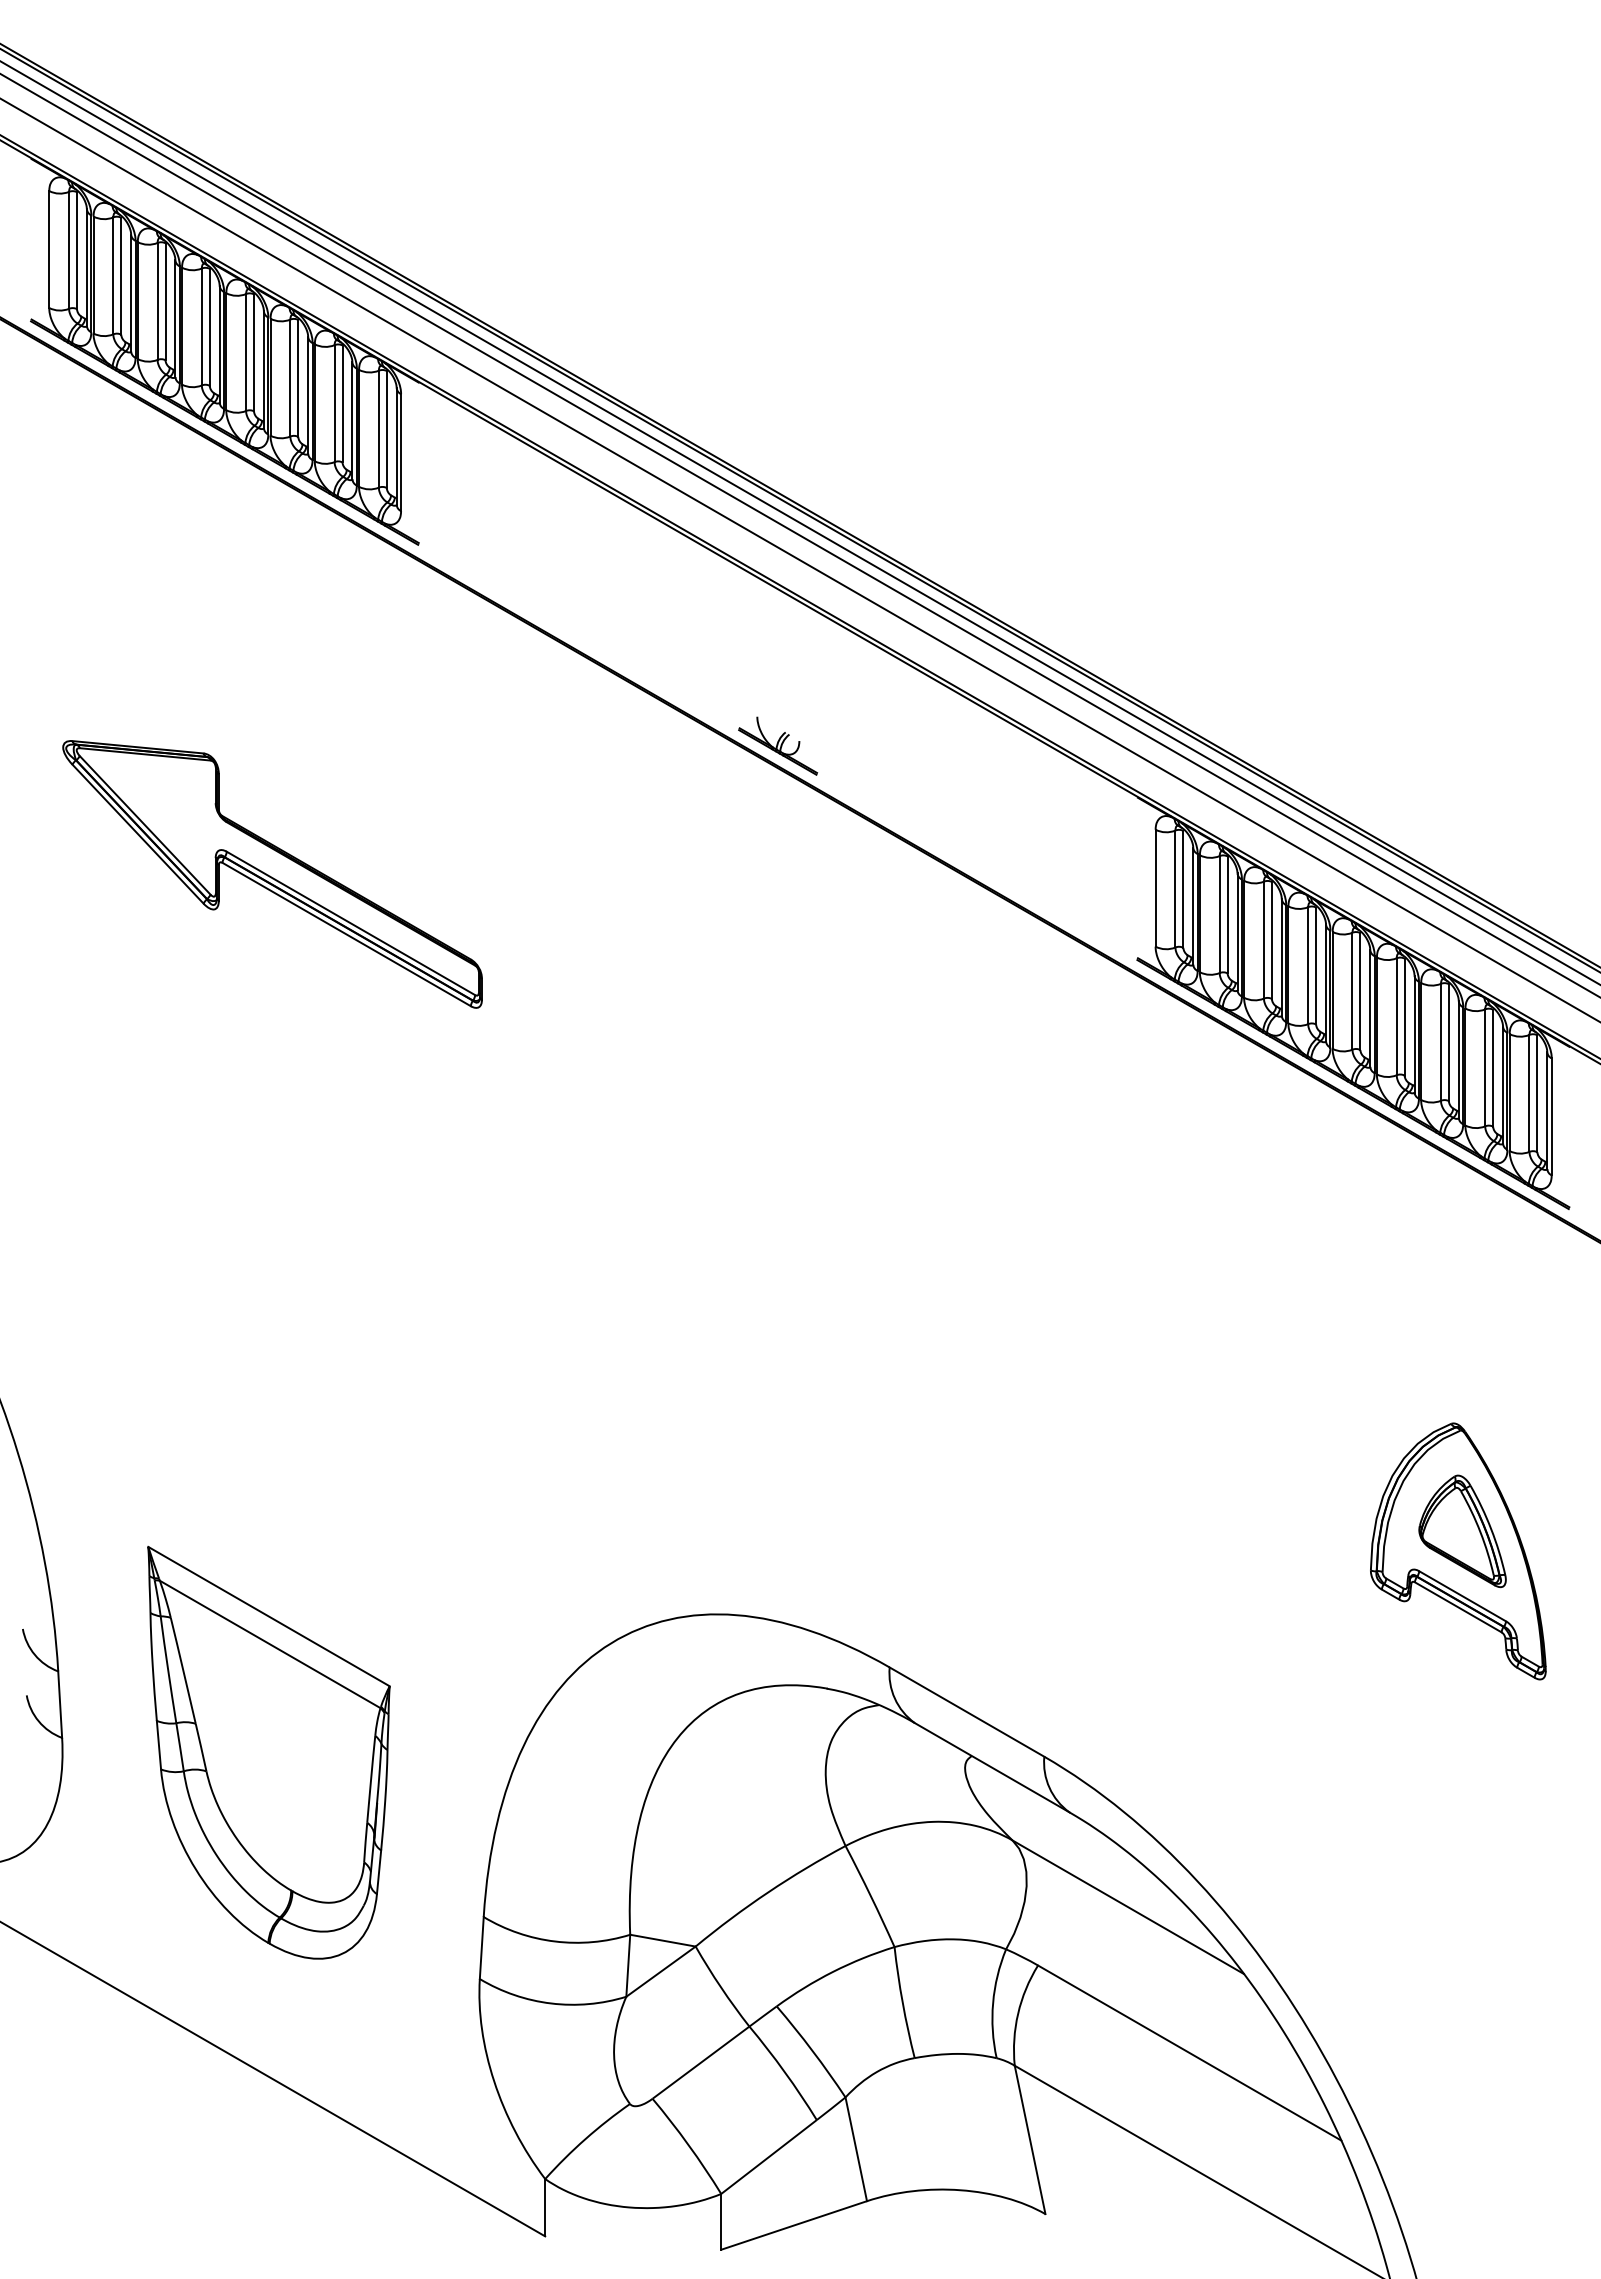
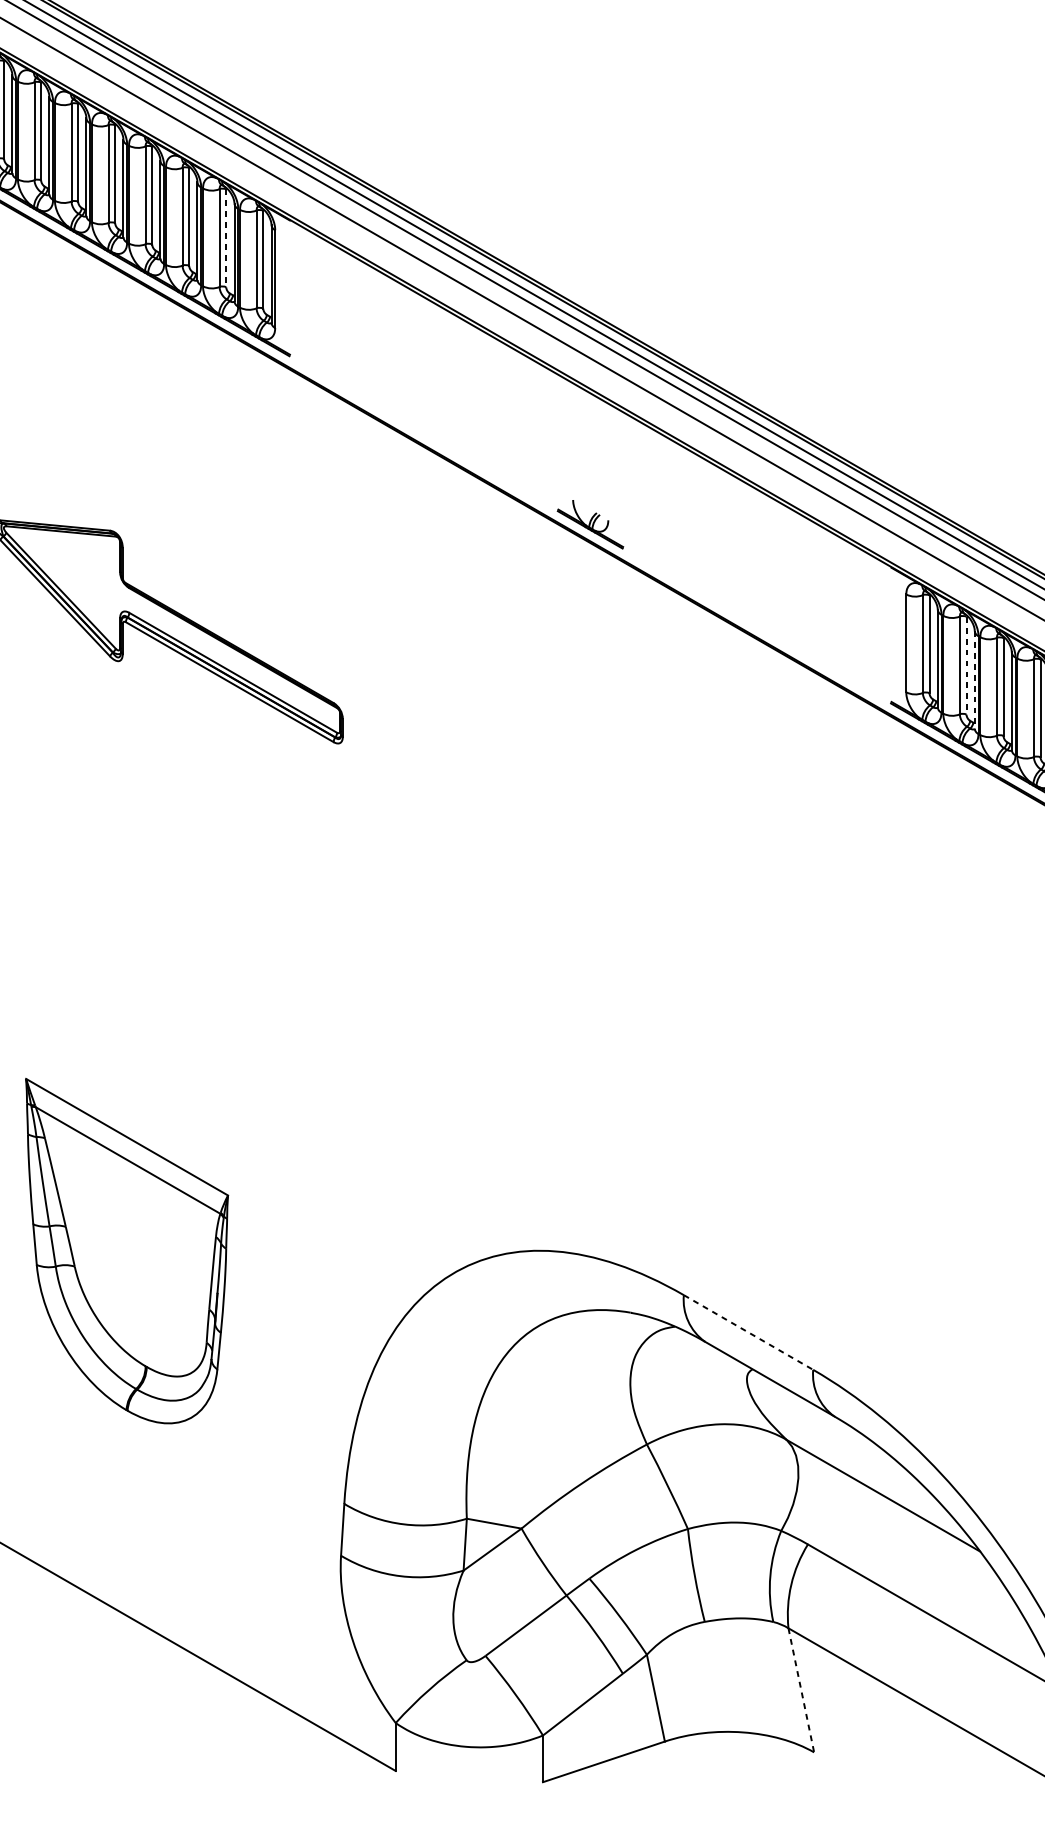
line: (342, 404) -> (226, 238), solid -> dashed
line: (1227, 915) -> (966, 666), solid -> dashed
line: (1237, 932) -> (974, 680), solid -> dashed
line: (967, 1712) -> (748, 1332), solid -> dashed
part: (268, 1752) -> (126, 1250), moved
line: (1030, 2139) -> (801, 1689), solid -> dashed

